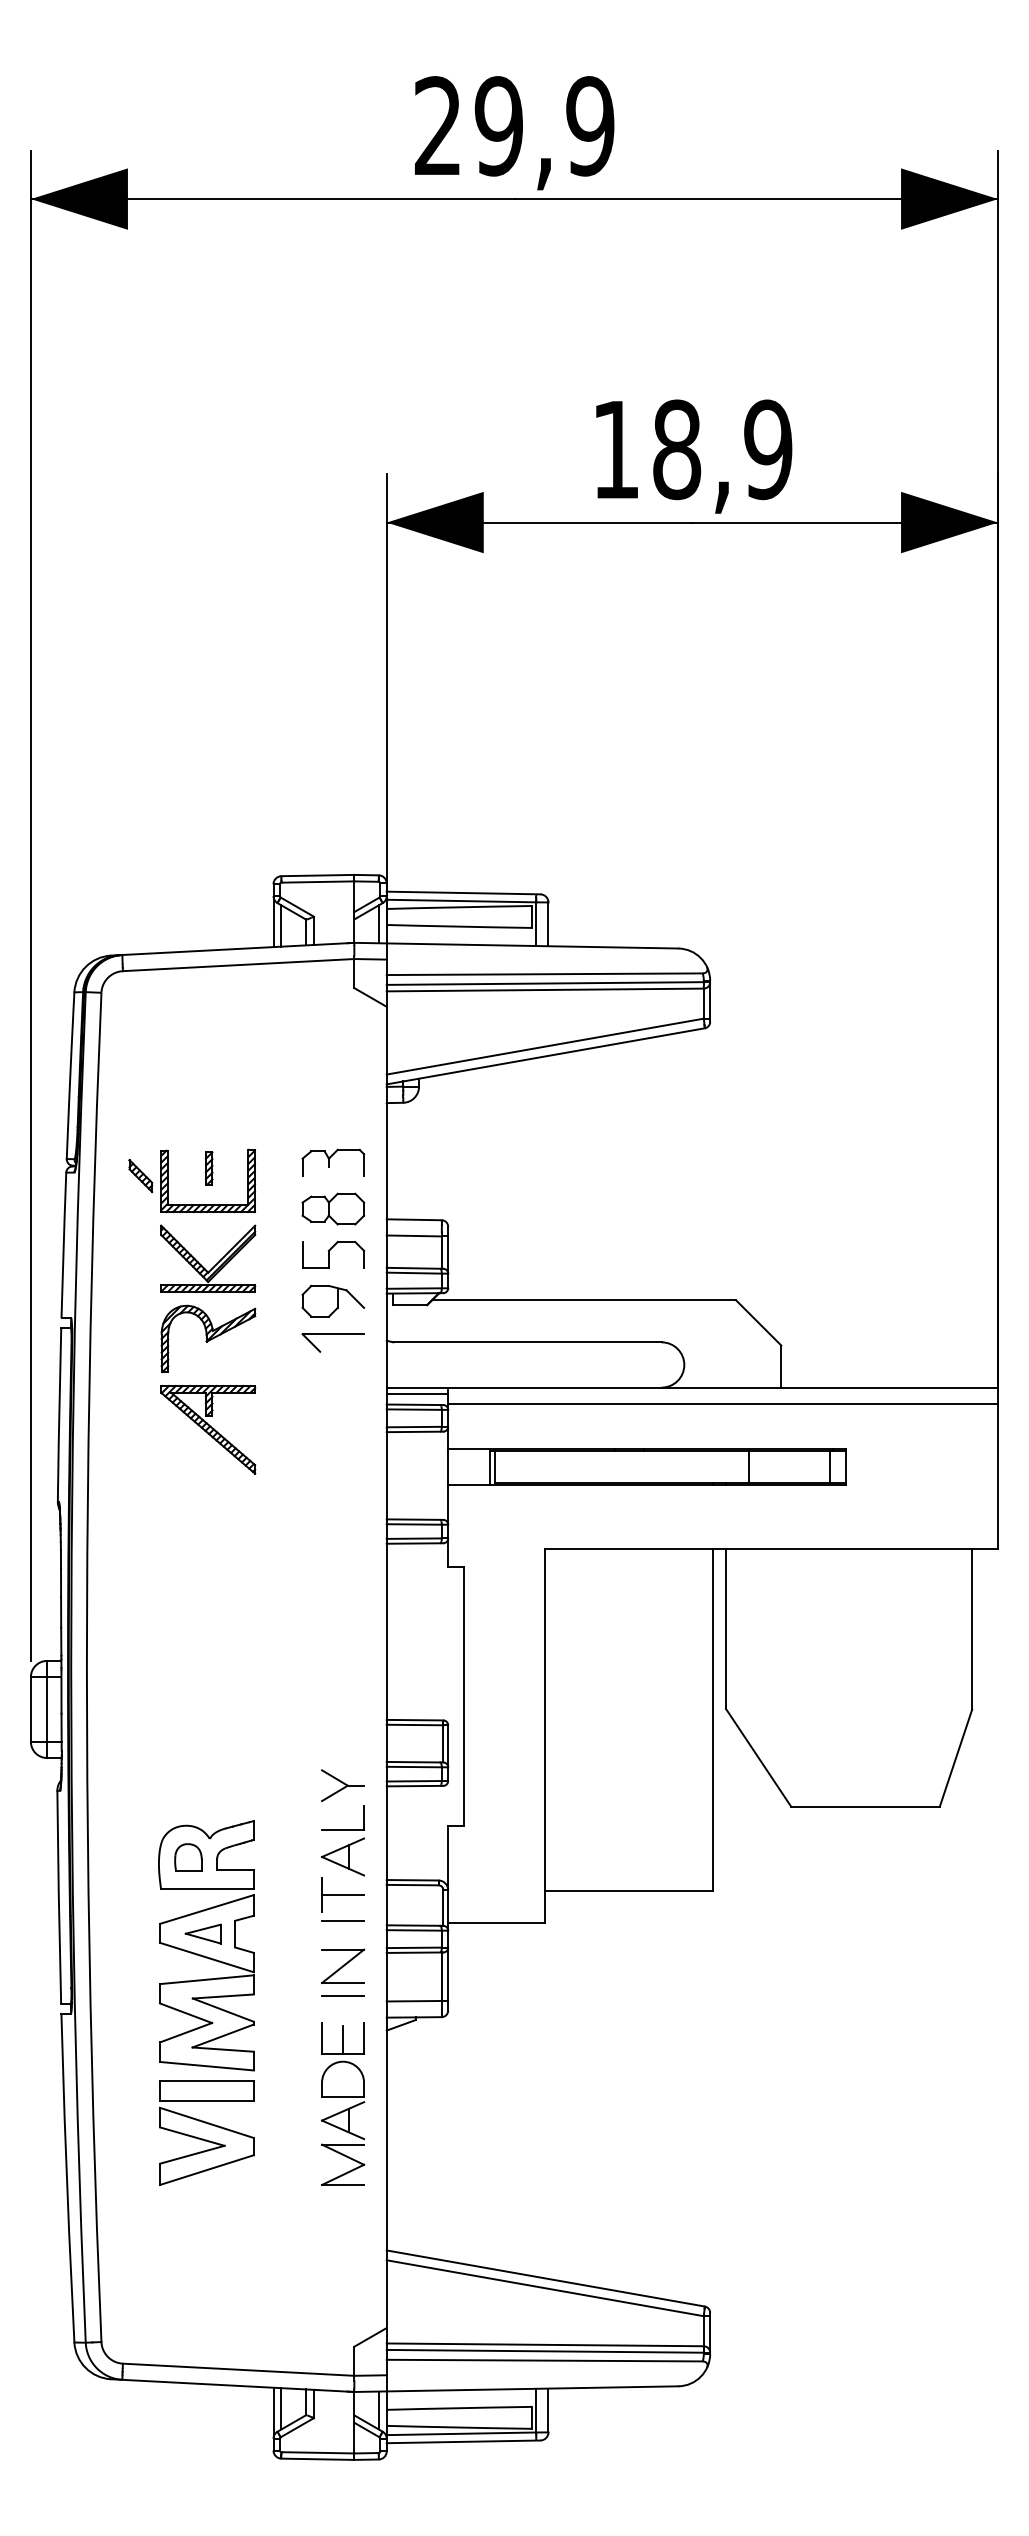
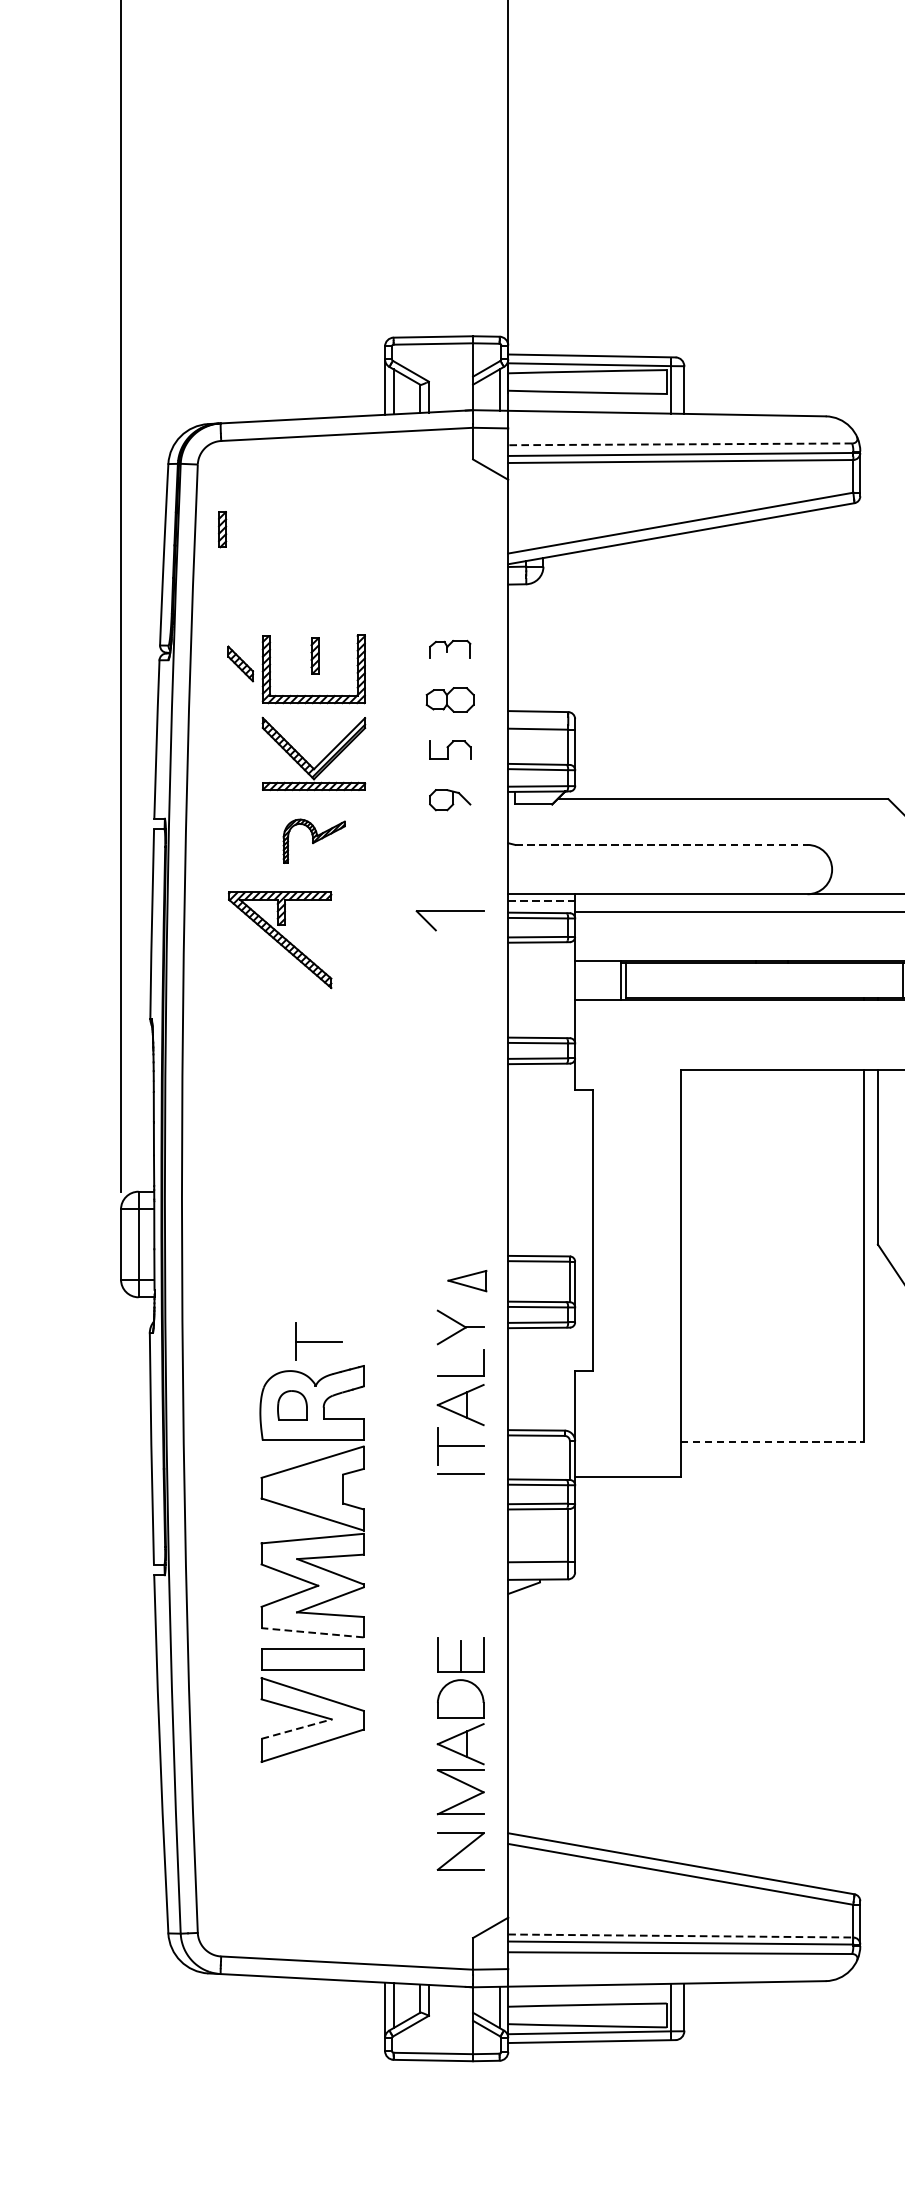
line: (544, 974) -> (679, 444), solid -> dashed
part: (123, 1052) -> (221, 529), added
part: (333, 1162) -> (450, 649), size x0.6
part: (333, 1208) -> (450, 699), size x0.7
part: (333, 1254) -> (450, 749), size x0.6
part: (333, 1300) -> (450, 799), size x0.6
part: (332, 1334) -> (449, 911), moved
part: (208, 1338) -> (314, 840), size x0.6
line: (527, 1342) -> (661, 845), solid -> dashed
line: (417, 1394) -> (541, 901), solid -> dashed
part: (208, 1429) -> (280, 939), moved
part: (212, 1798) -> (318, 1341), added
line: (629, 1890) -> (772, 1441), solid -> dashed
part: (202, 1933) -> (466, 1280), moved
part: (343, 1965) -> (461, 1850), moved
line: (343, 1995) -> (461, 1555), removed
line: (206, 2066) -> (312, 1633), solid -> dashed
part: (343, 2103) -> (461, 1725), moved
line: (192, 2154) -> (296, 1728), solid -> dashed
line: (545, 2344) -> (681, 1935), solid -> dashed

